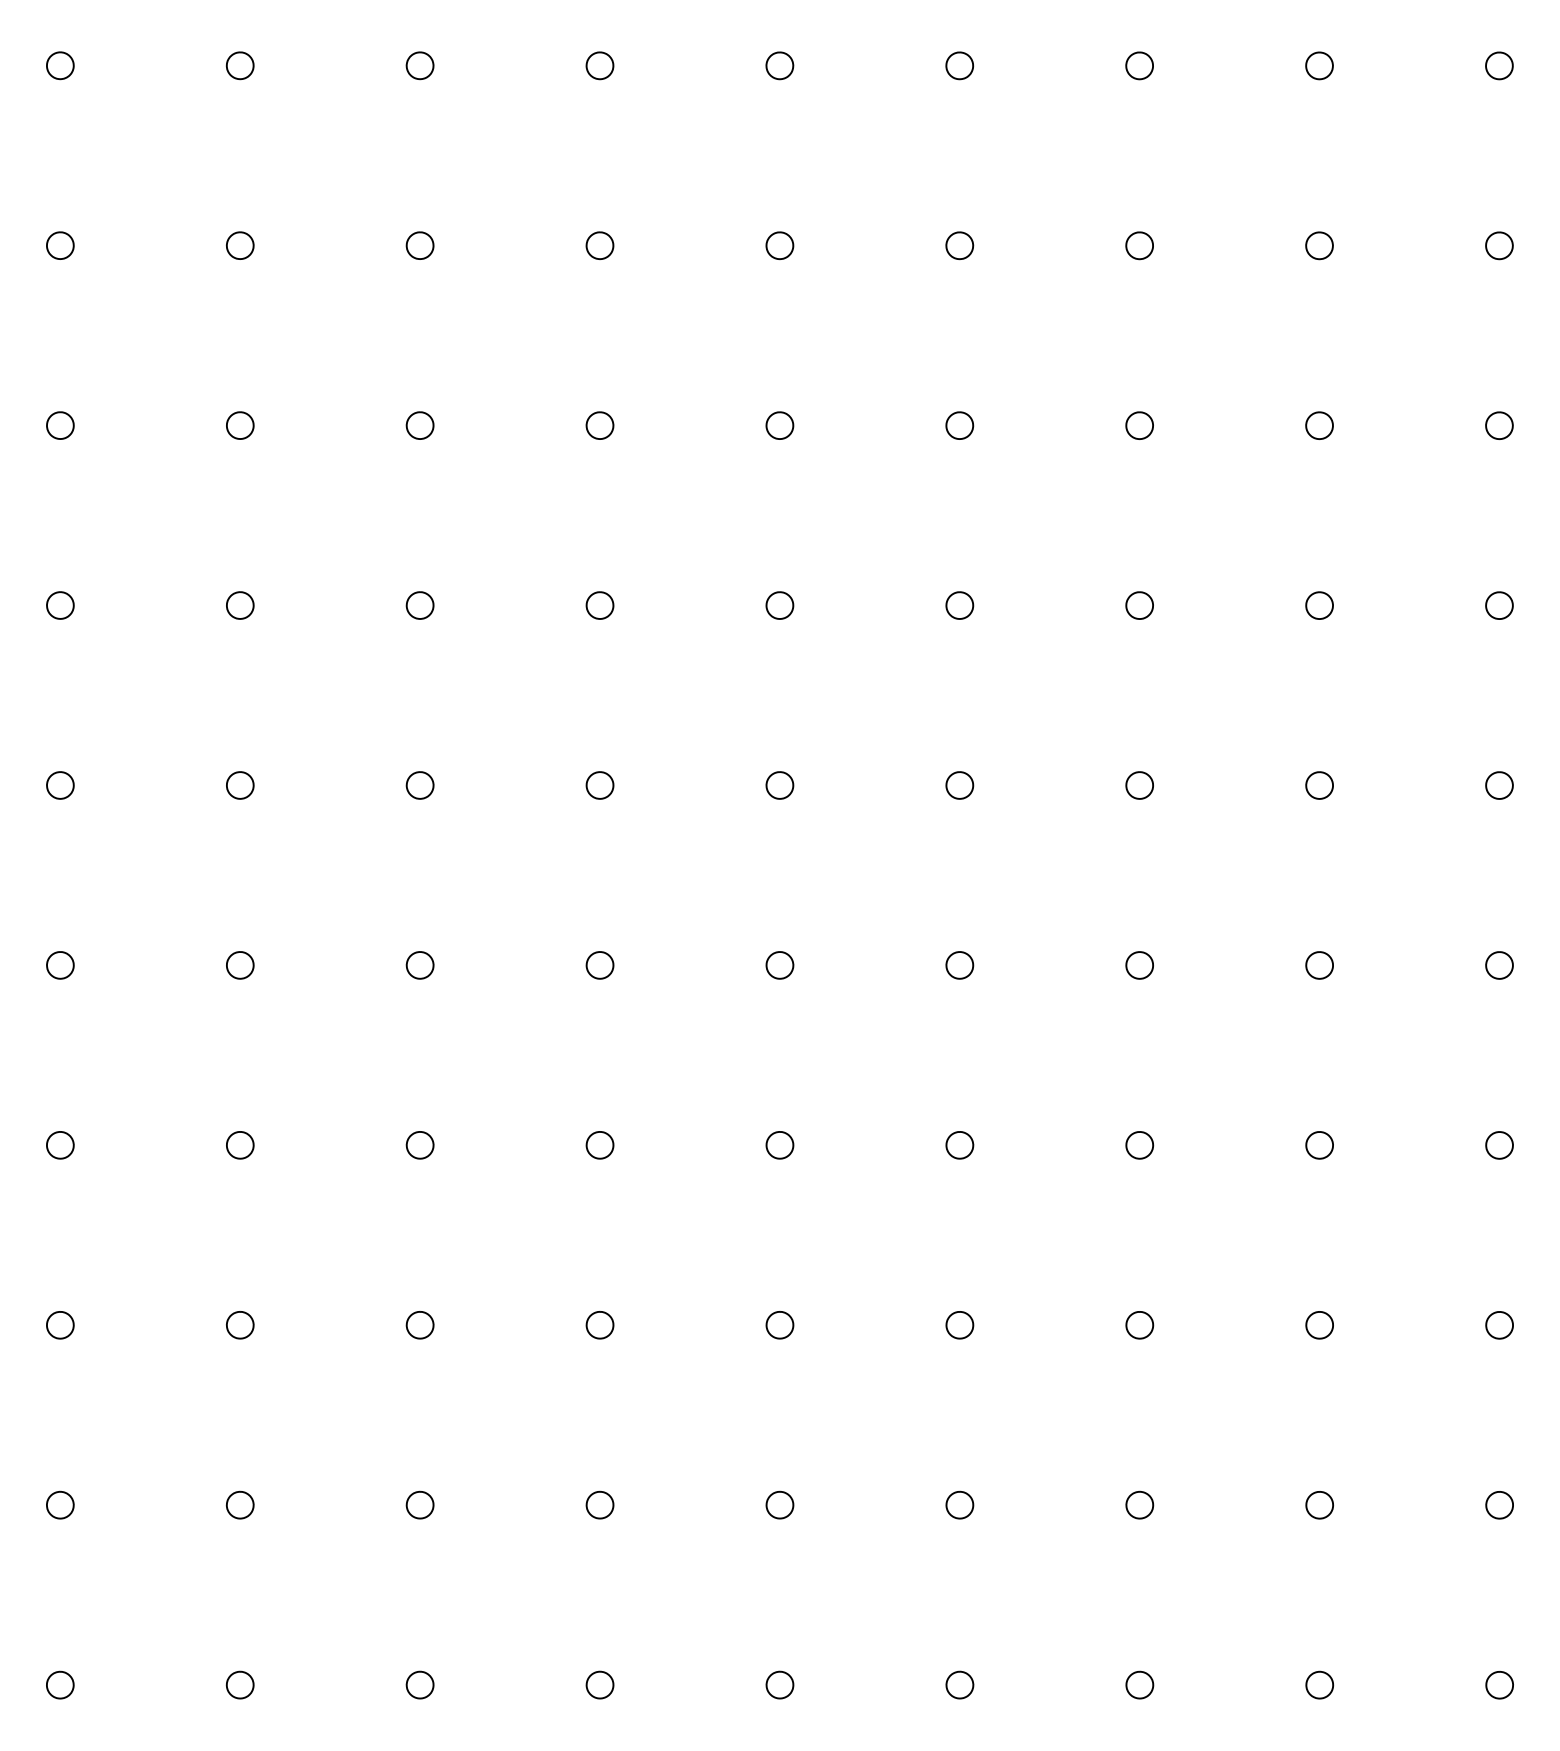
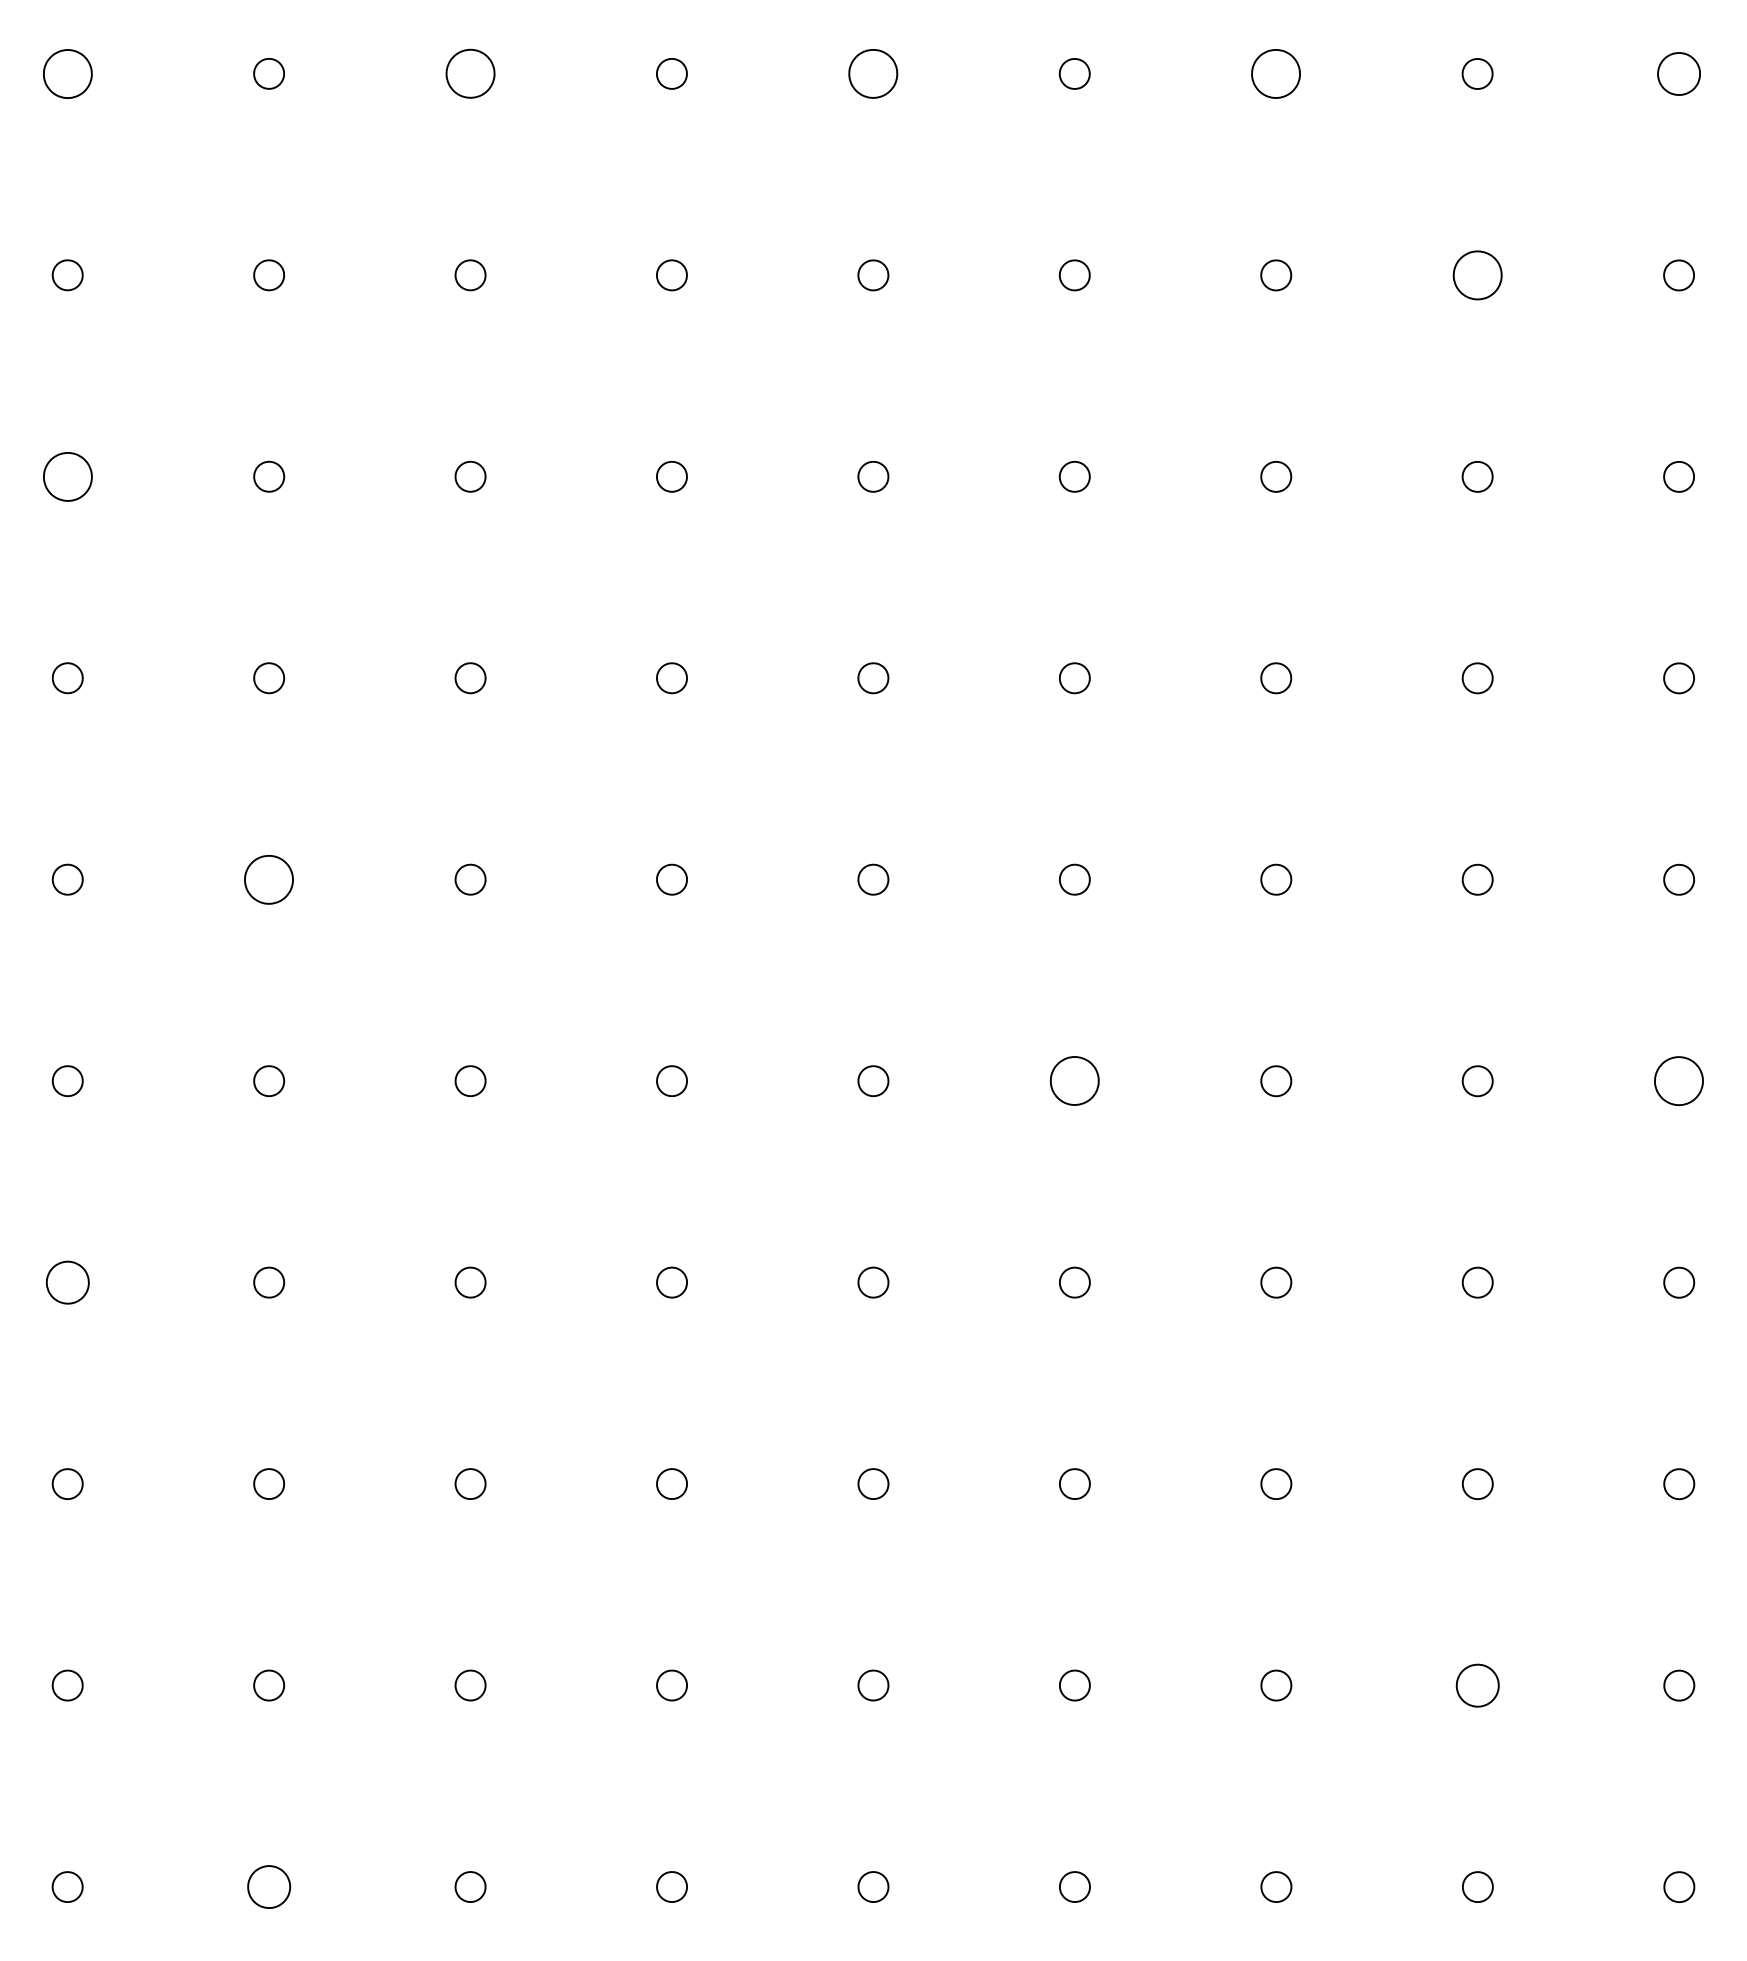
part: (60, 65) -> (67, 73), size x1.6
part: (420, 65) -> (470, 73), size x1.6
part: (780, 65) -> (873, 73), size x1.6
part: (1139, 65) -> (1276, 73), size x1.6
part: (1498, 65) -> (1678, 73), size x1.4
part: (1319, 245) -> (1477, 275), size x1.6
part: (60, 425) -> (67, 476), size x1.6
part: (240, 785) -> (269, 879), size x1.6
part: (959, 965) -> (1074, 1081), size x1.6
part: (1499, 965) -> (1679, 1081), size x1.6
part: (60, 1145) -> (67, 1282), size x1.4
part: (1319, 1505) -> (1477, 1685), size x1.4
part: (239, 1684) -> (268, 1886), size x1.4

